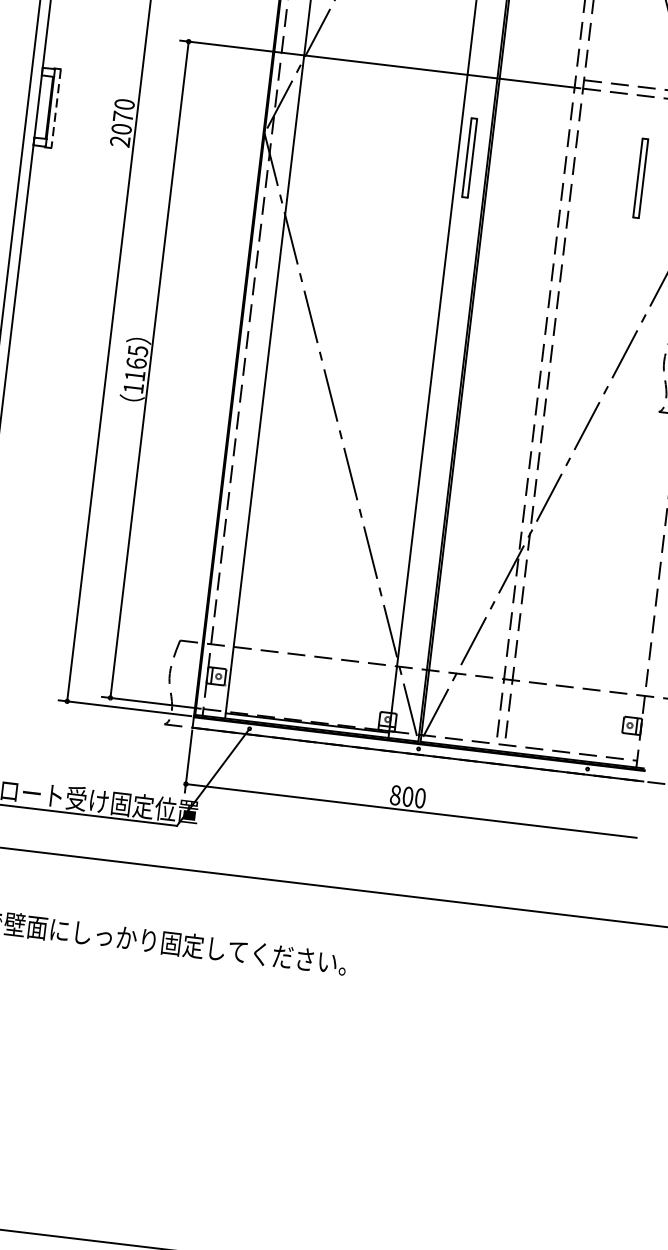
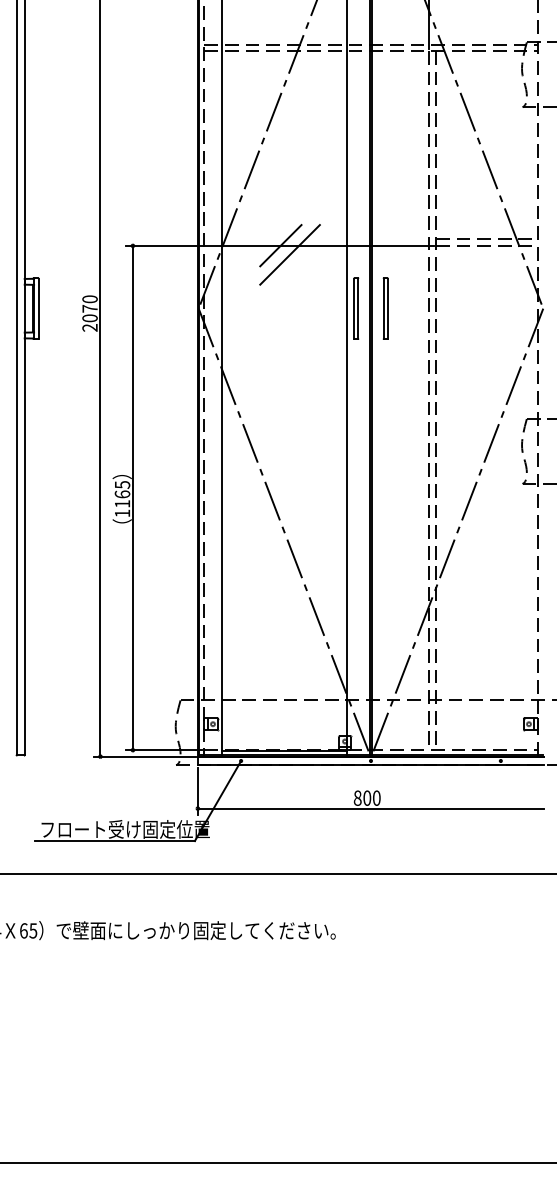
line: (380, 64) -> (280, 245), added
line: (391, 77) -> (289, 254), added
line: (56, 108) -> (38, 308), dashed -> solid
part: (640, 178) -> (385, 308), moved

